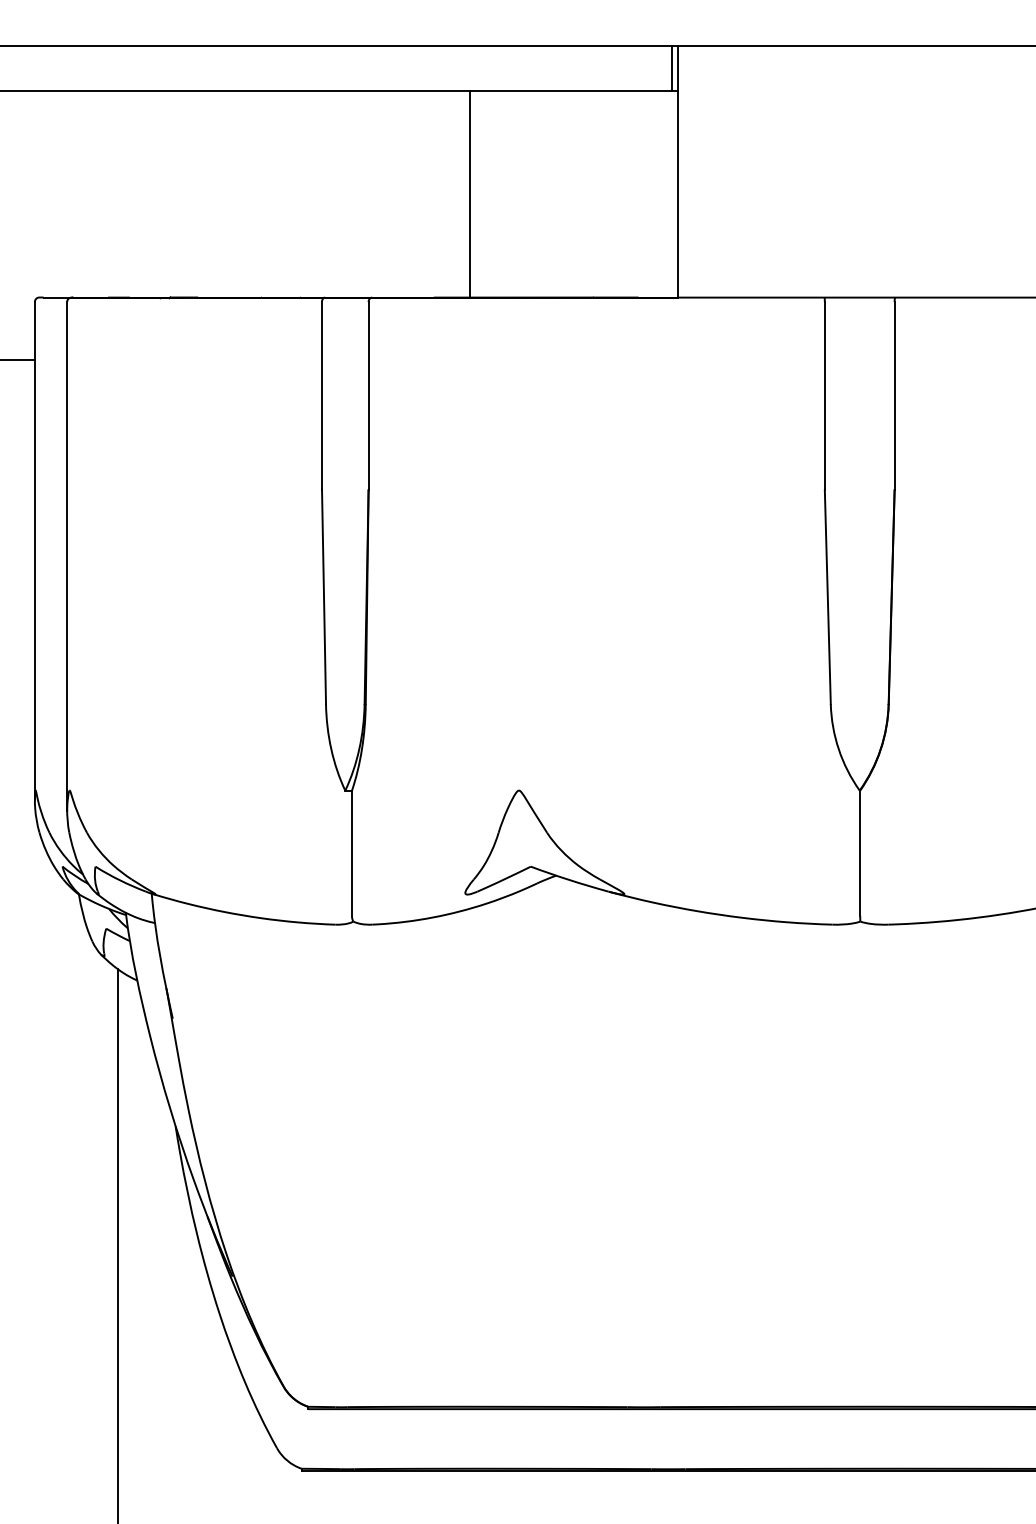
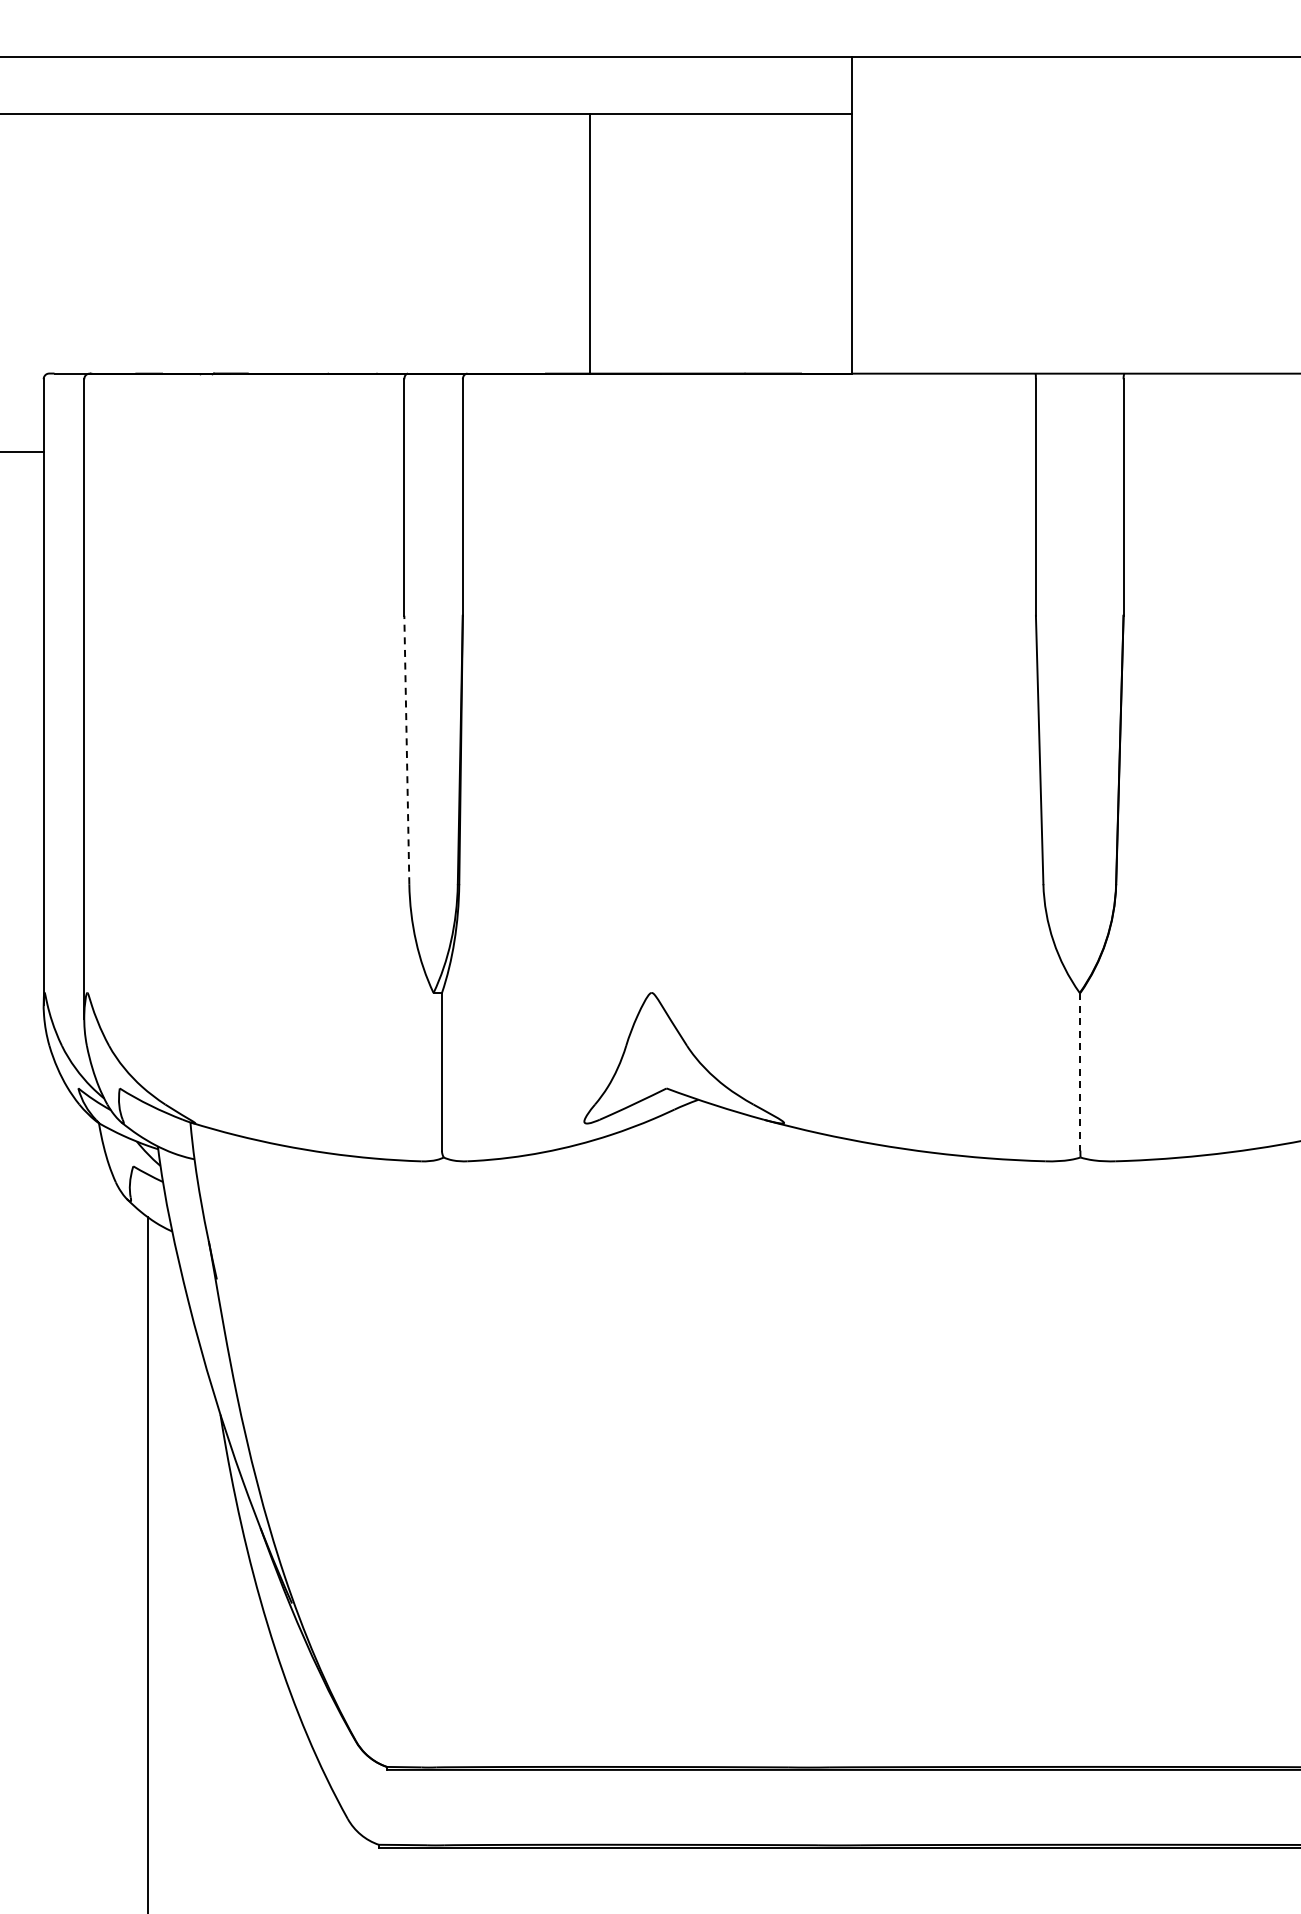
line: (671, 68) -> (843, 85), removed
line: (323, 596) -> (406, 749), solid -> dashed
line: (860, 853) -> (1080, 1071), solid -> dashed

